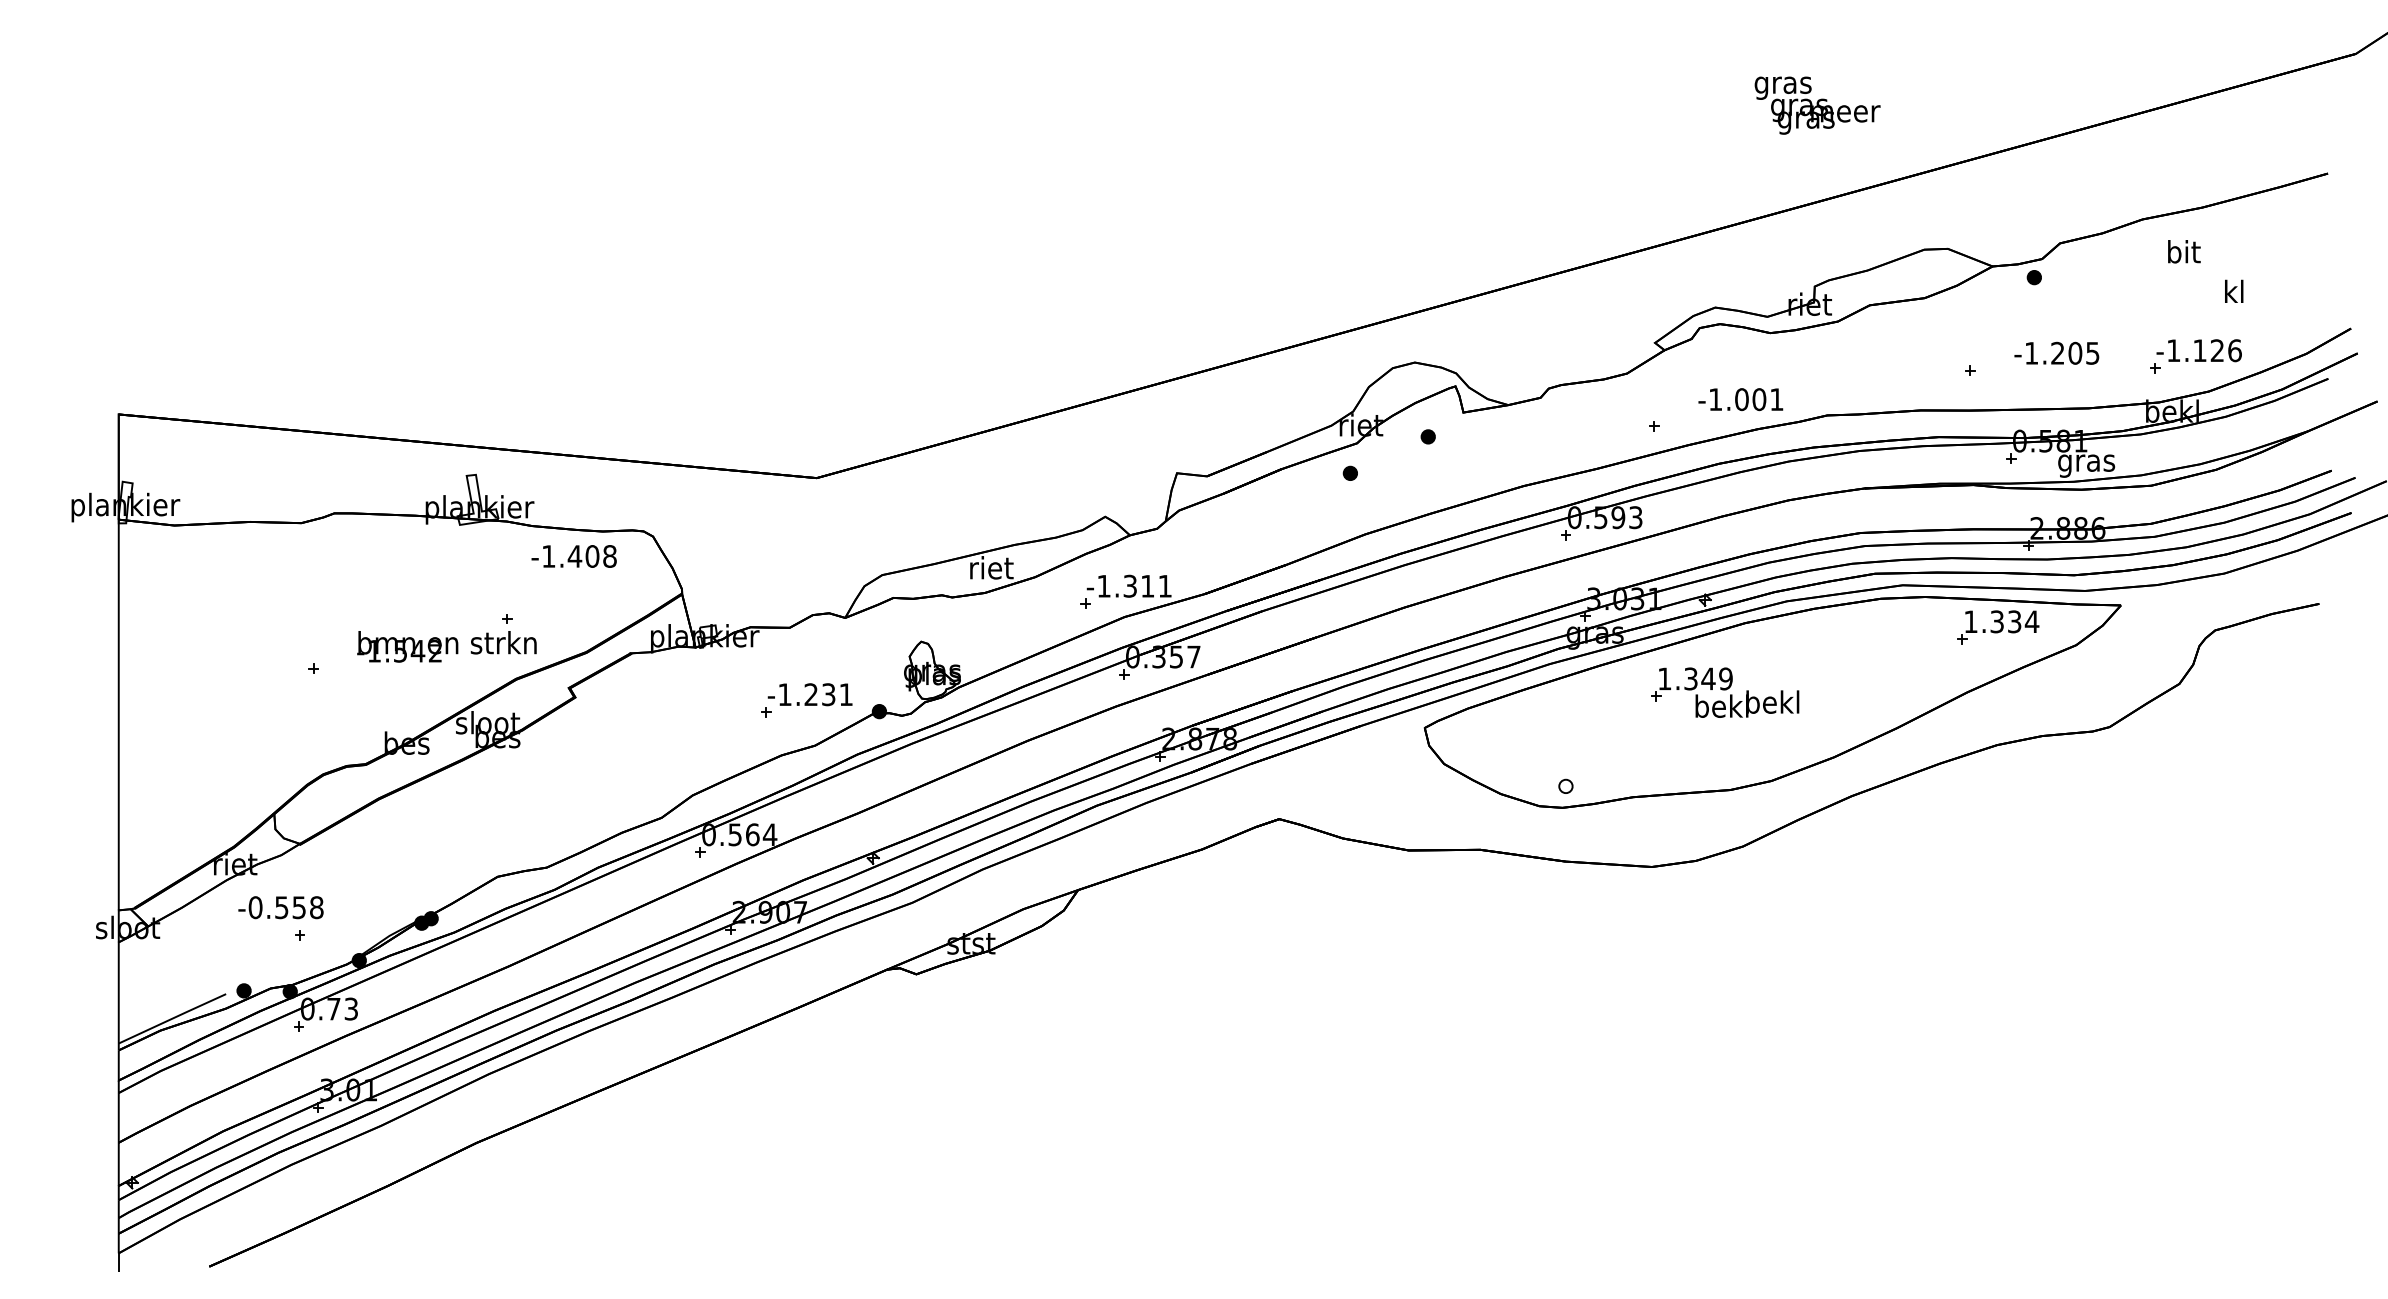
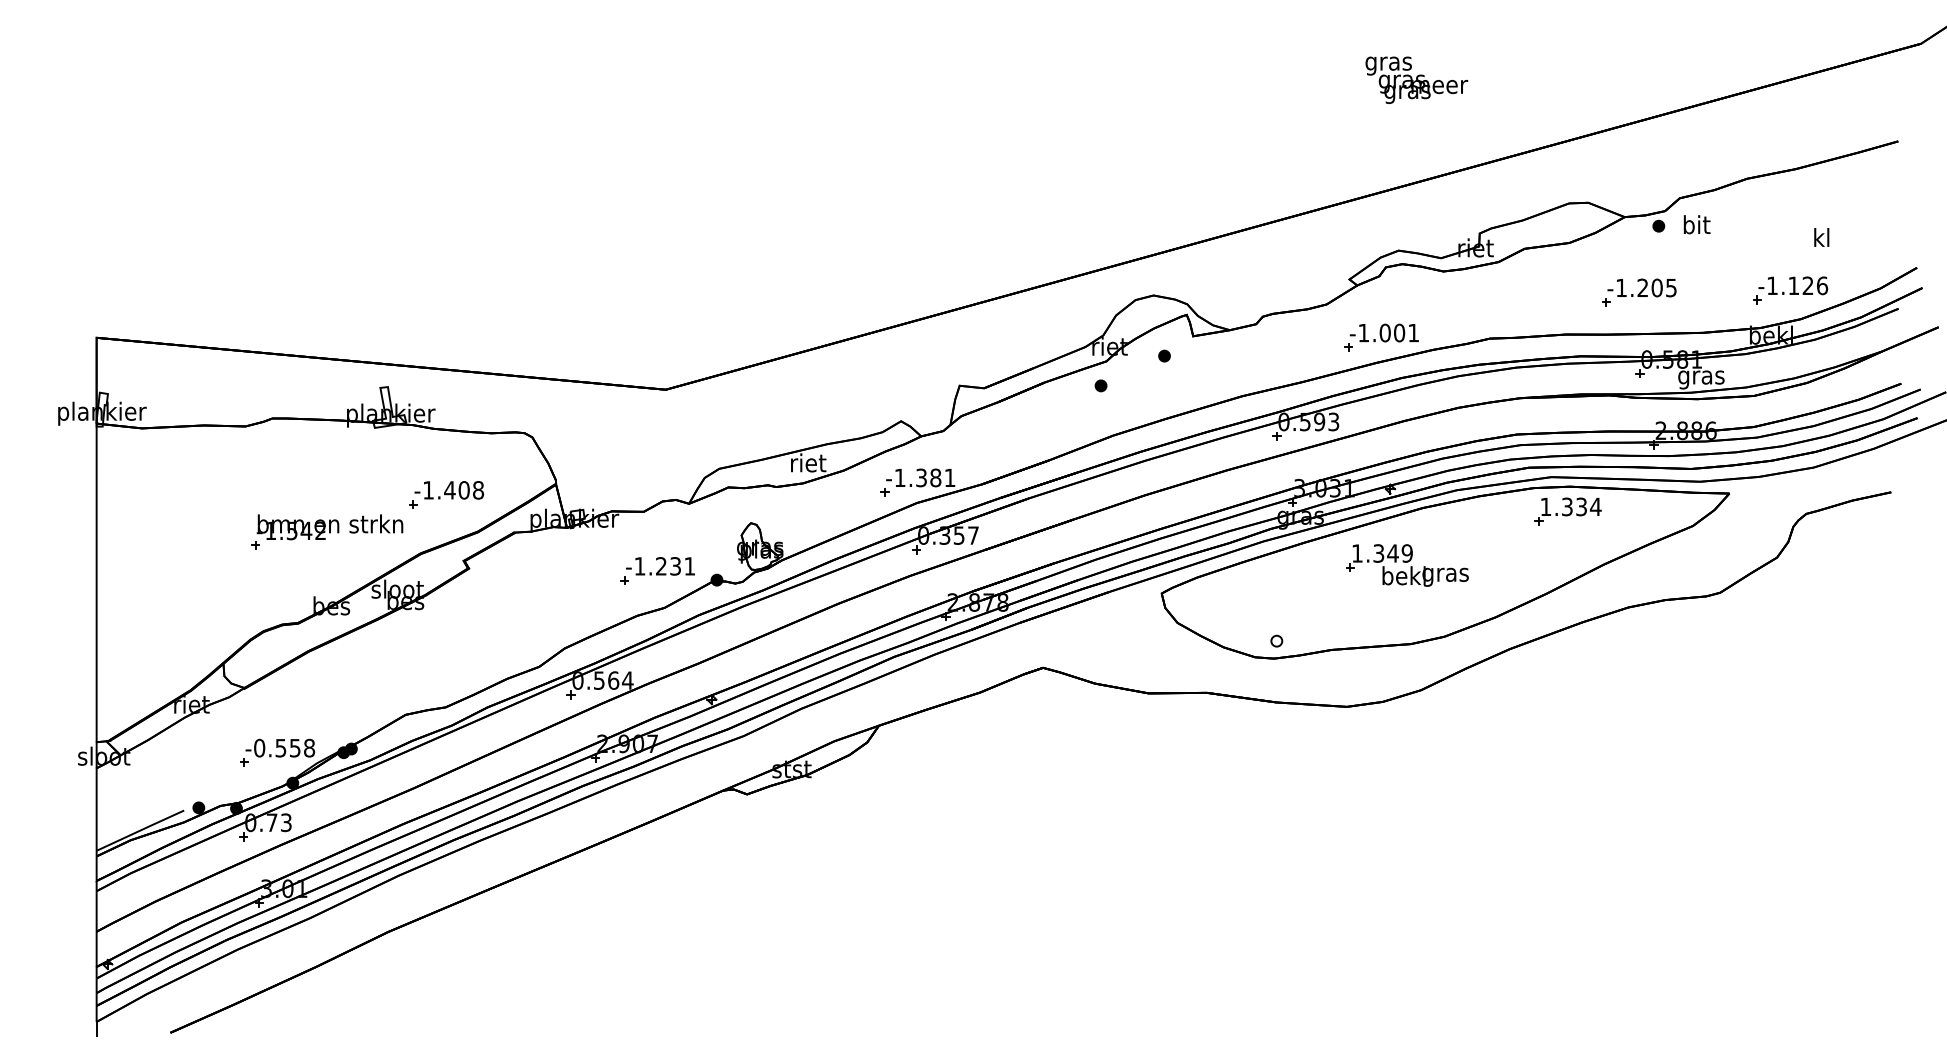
text: (1817, 105) -> (1416, 80), moved
text: (2184, 251) -> (1697, 224), moved
text: (2056, 352) -> (1641, 287), moved
text: (1740, 399) -> (1384, 332), moved
text: (573, 556) -> (448, 490), moved
text: (1147, 585) -> (935, 477), -1.311 -> -1.381
part: (1998, 627) -> (1568, 511), moved
text: (446, 646) -> (329, 527), moved
text: (1772, 704) -> (1445, 574), bekl -> gras
text: (280, 907) -> (279, 748), moved

